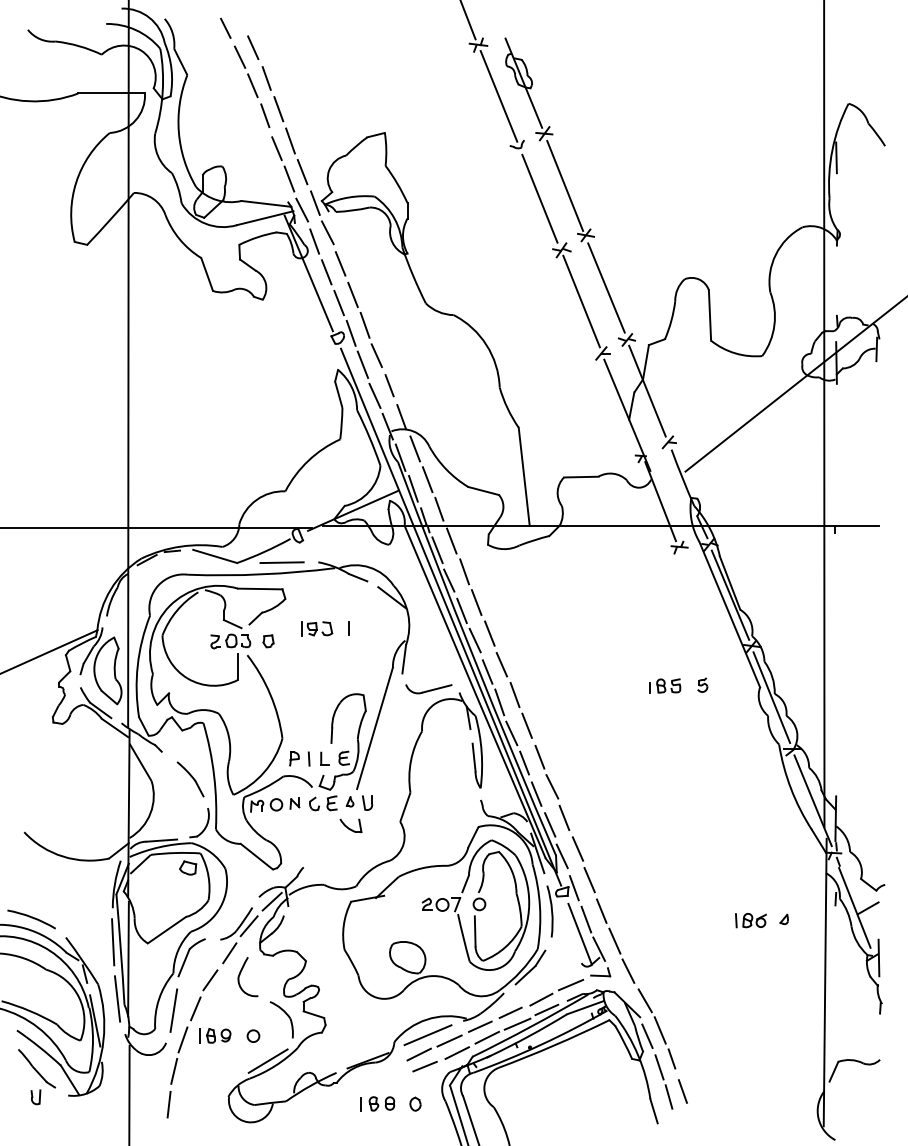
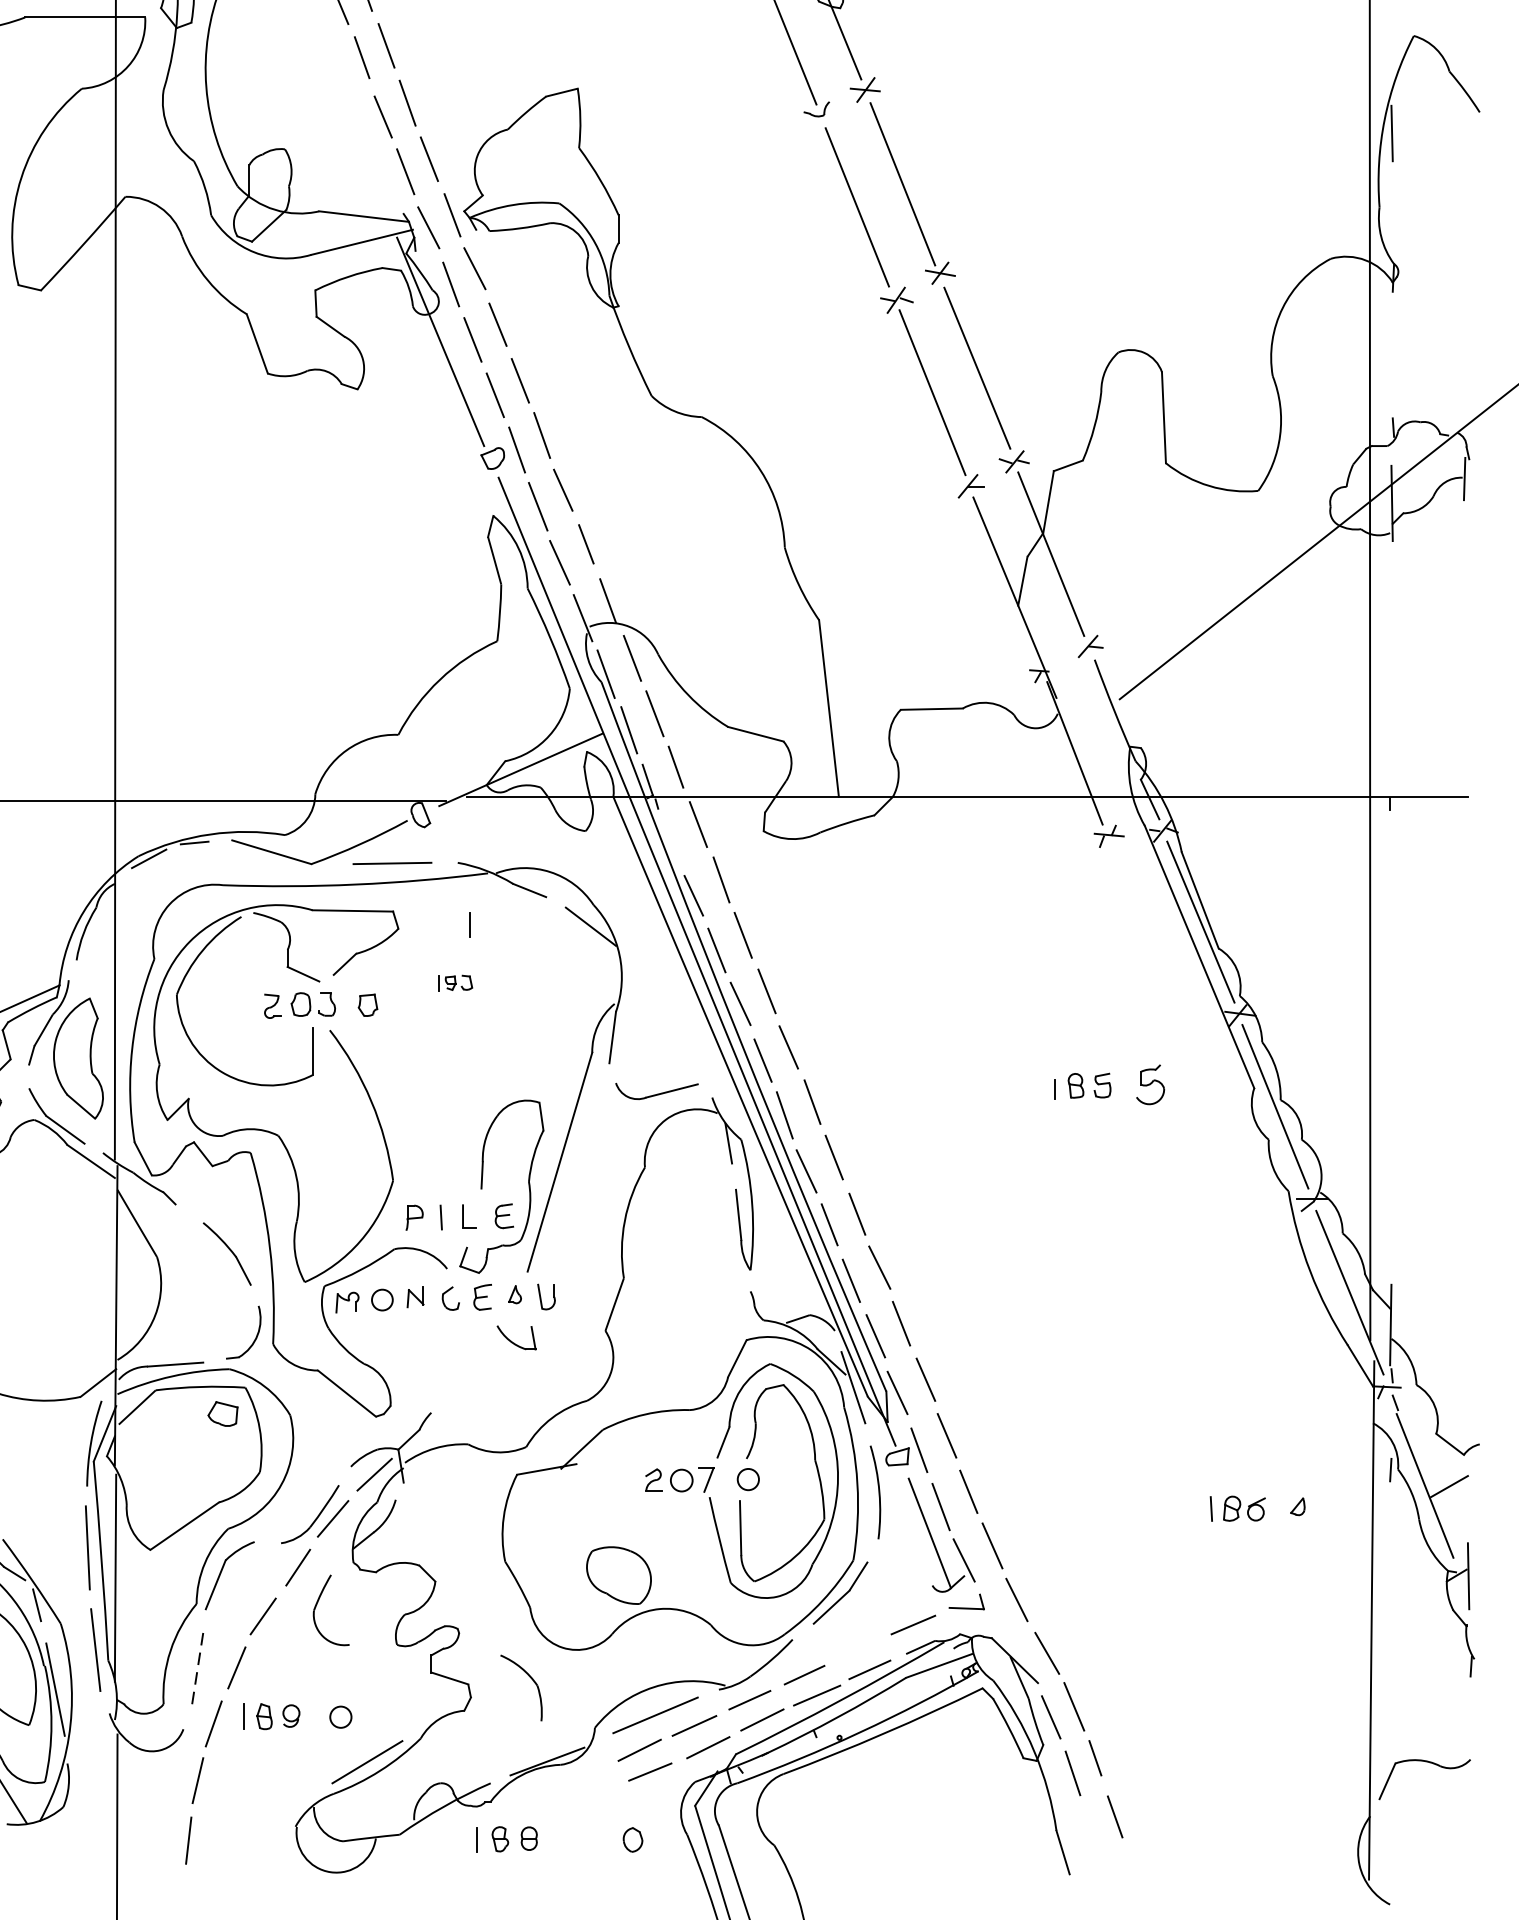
line: (437, 550) -> (672, 841), removed
part: (317, 628) -> (456, 982), size x0.6
line: (348, 628) -> (468, 924), moved
part: (702, 684) -> (1150, 1083), size x1.6
line: (541, 999) -> (860, 1651), removed
line: (173, 1011) -> (196, 1672), solid -> dashed
part: (285, 1014) -> (528, 1678), moved
line: (668, 1096) -> (1089, 1825), removed
part: (377, 1103) -> (506, 1838), moved

